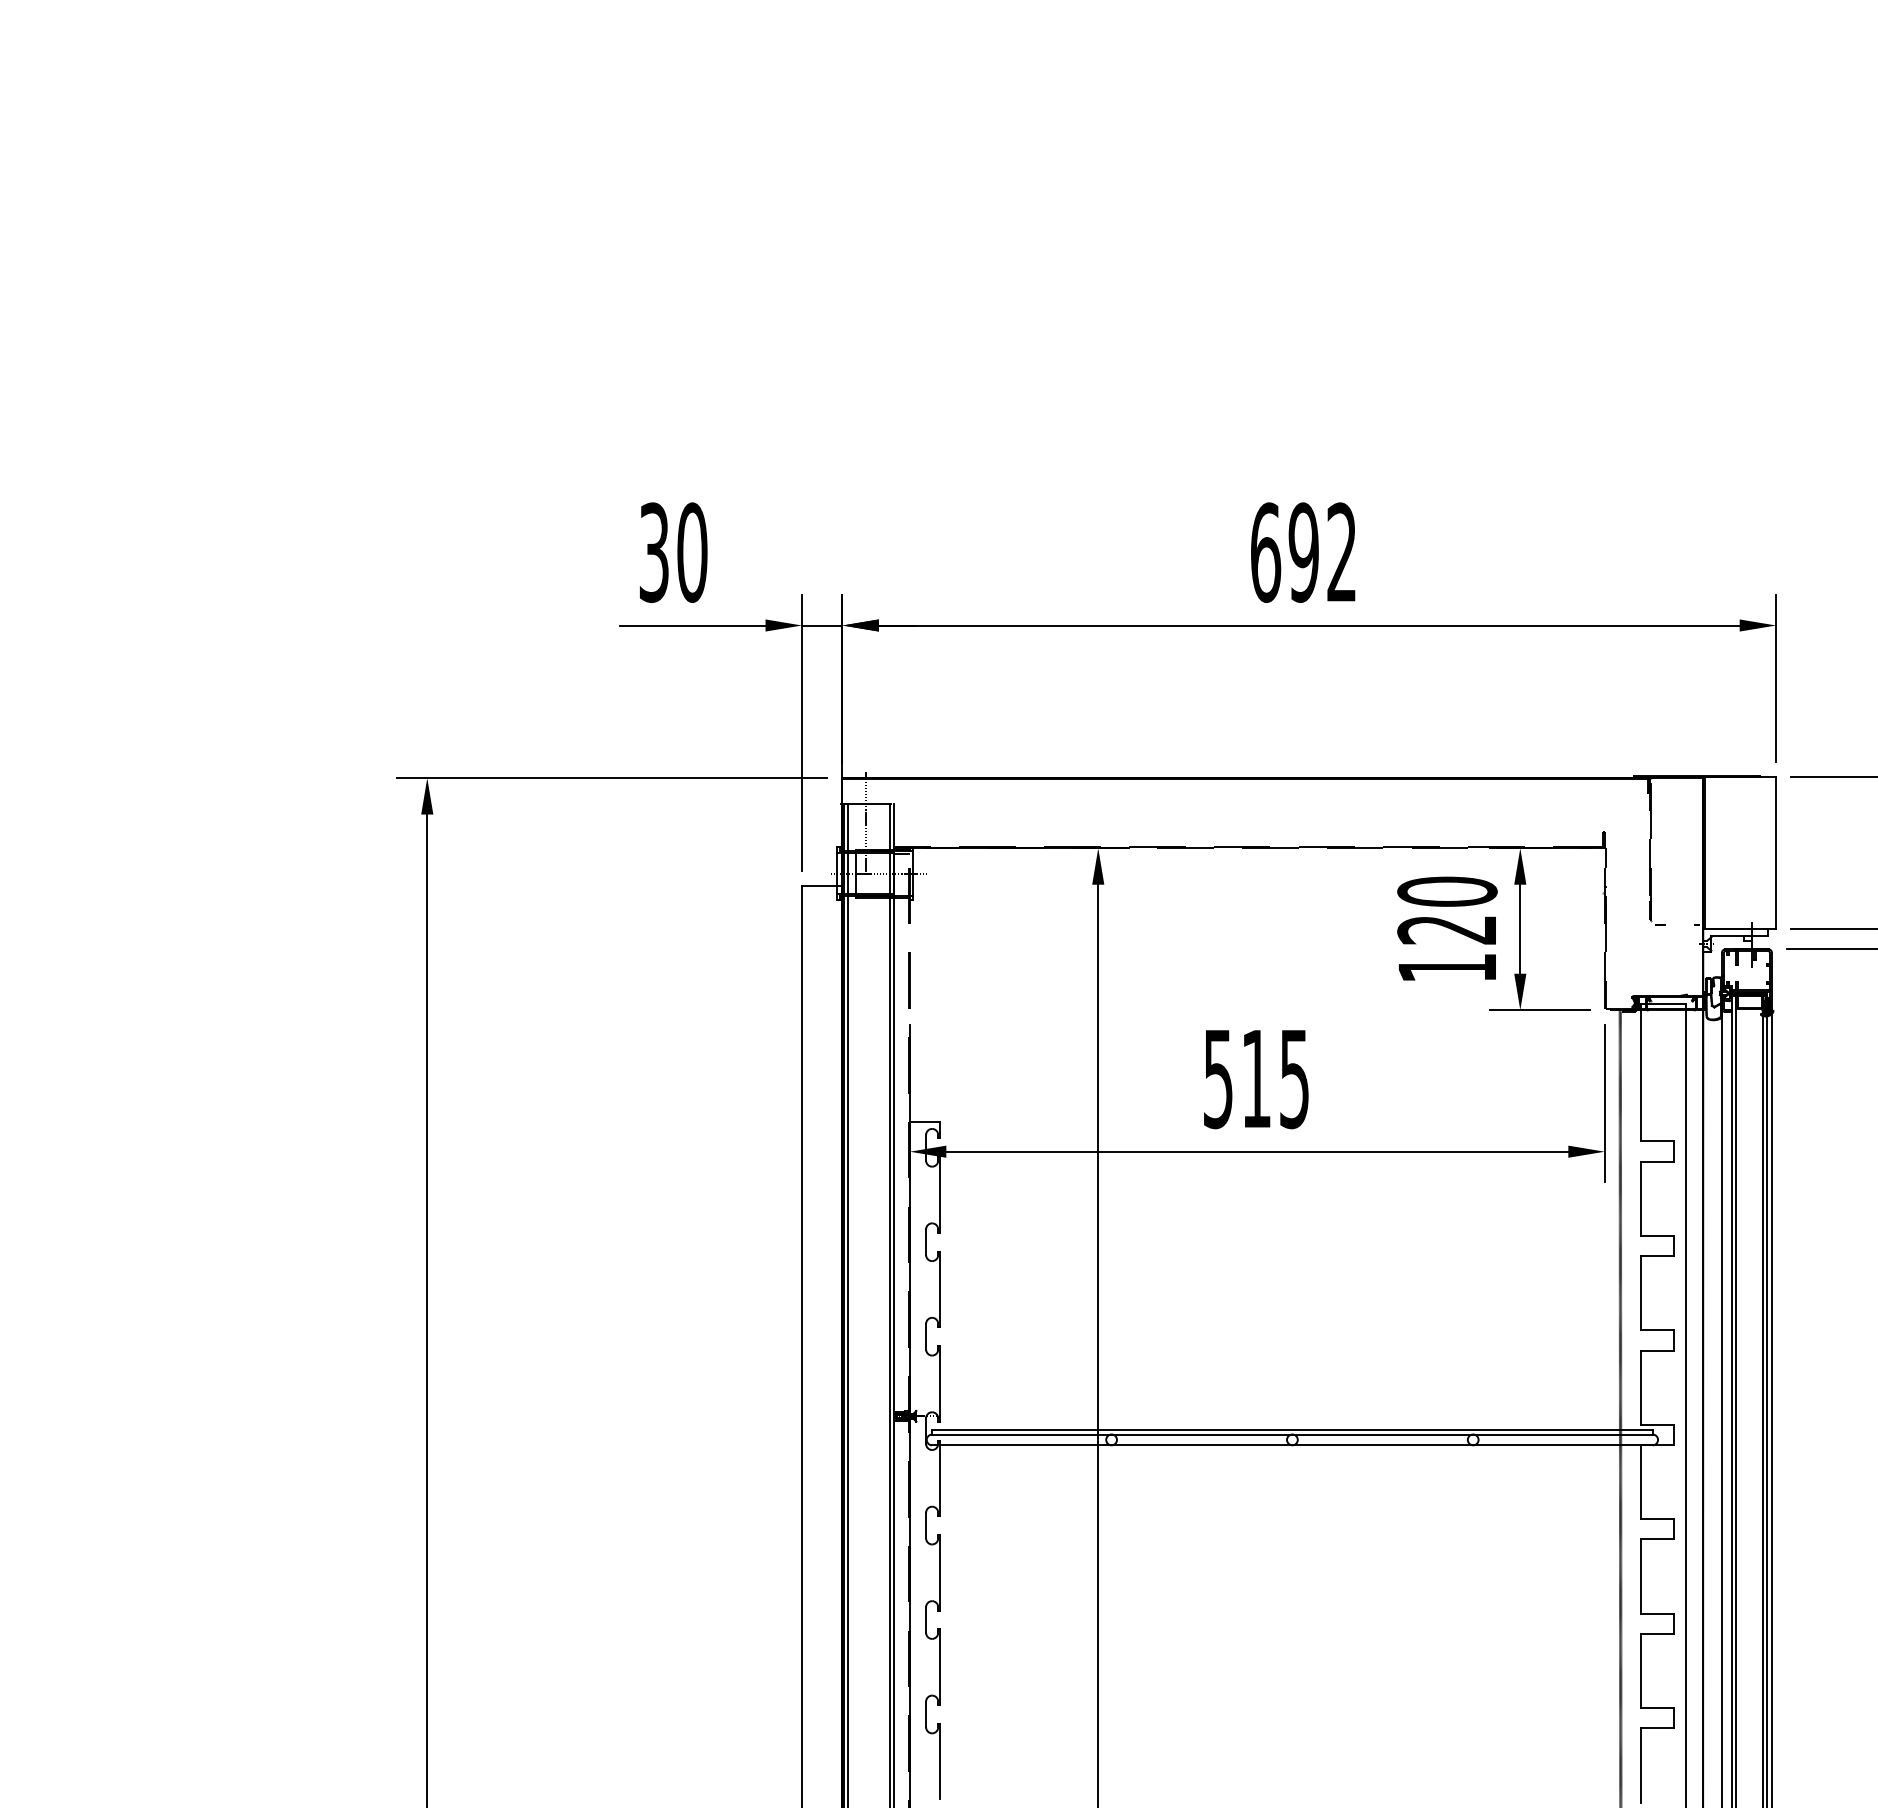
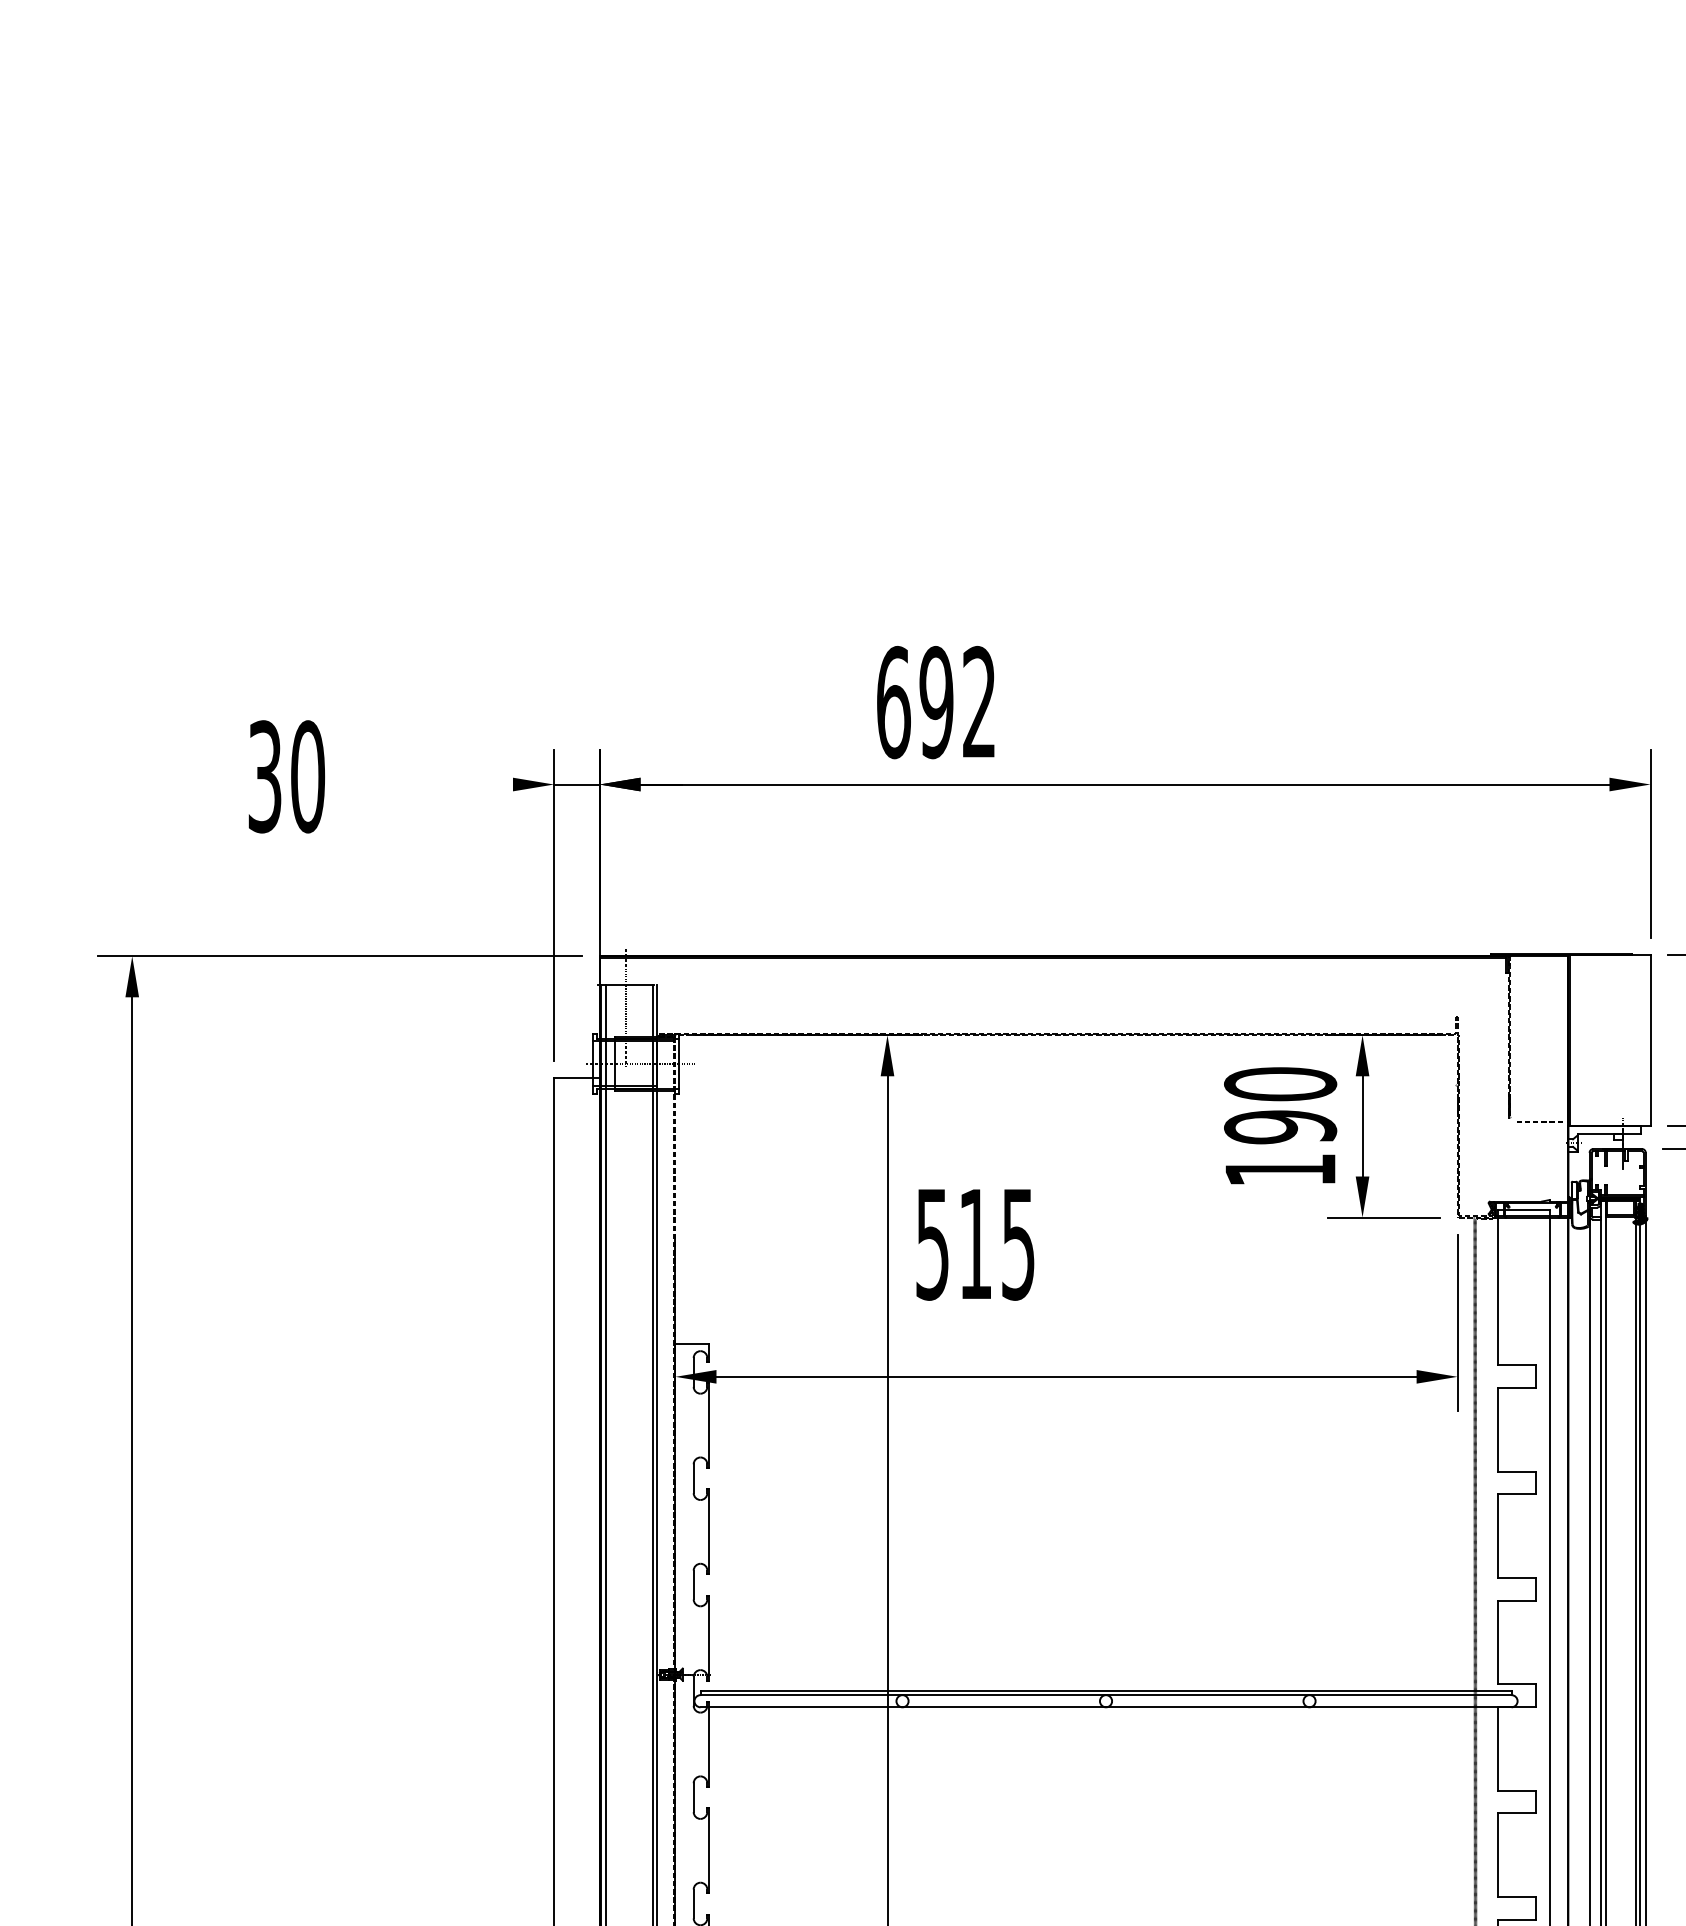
text: (673, 552) -> (286, 776), moved
text: (1303, 552) -> (936, 702), moved
line: (692, 625) -> (430, 784), removed
text: (1447, 930) -> (1280, 1127), 120 -> 190
text: (1256, 1079) -> (975, 1244), moved

